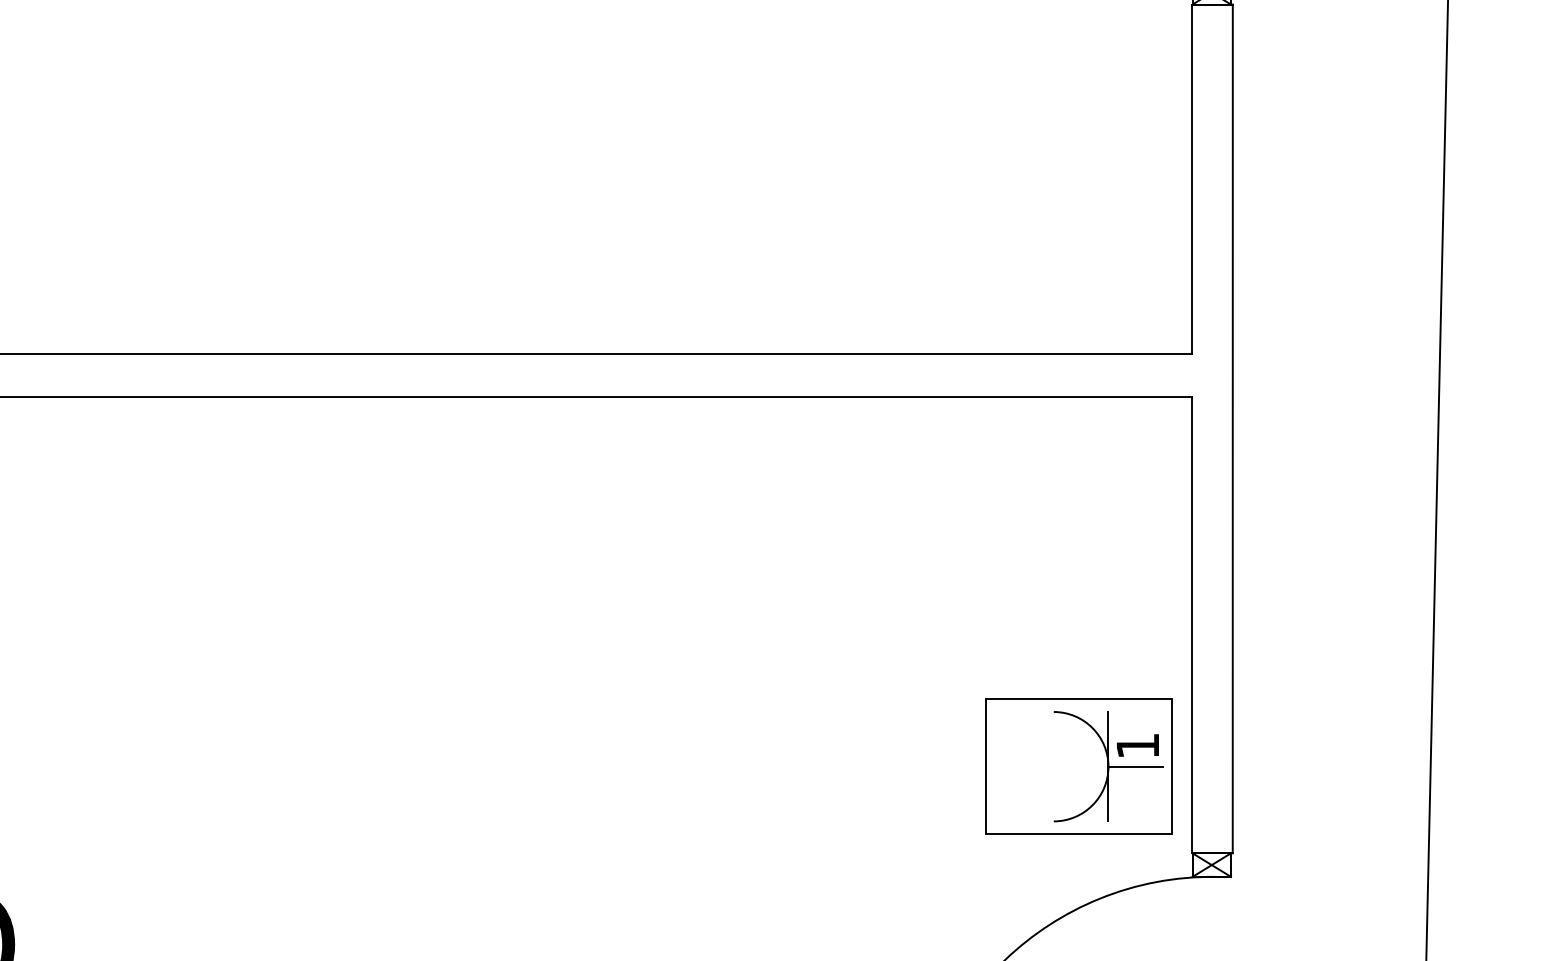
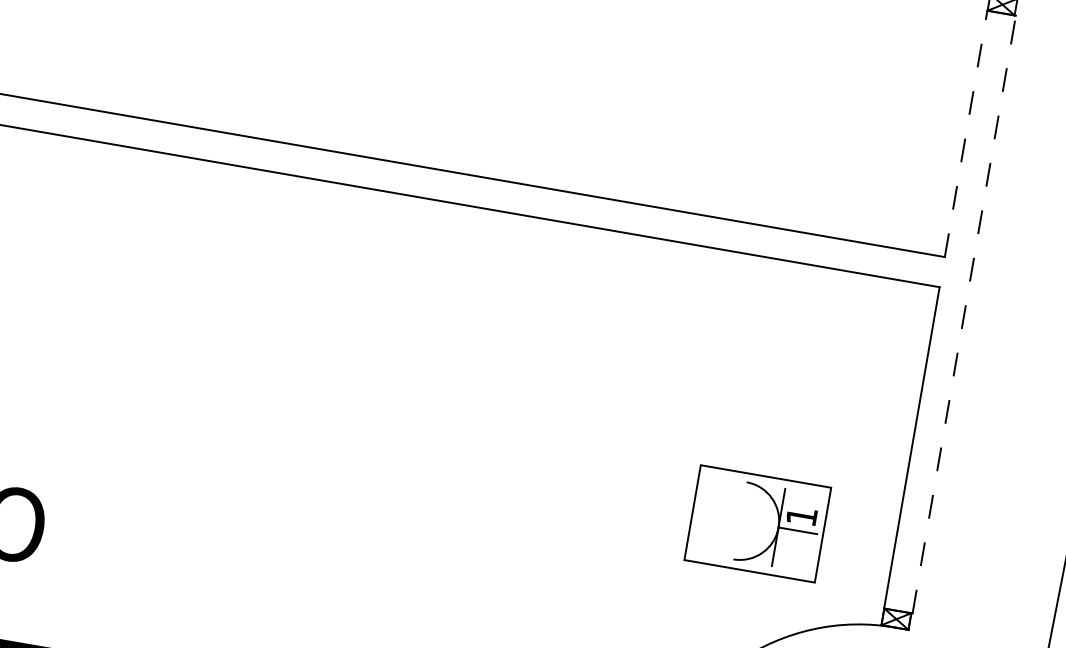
line: (1192, 179) -> (966, 133), solid -> dashed
line: (1232, 428) -> (964, 314), solid -> dashed
part: (1078, 766) -> (757, 523), moved

